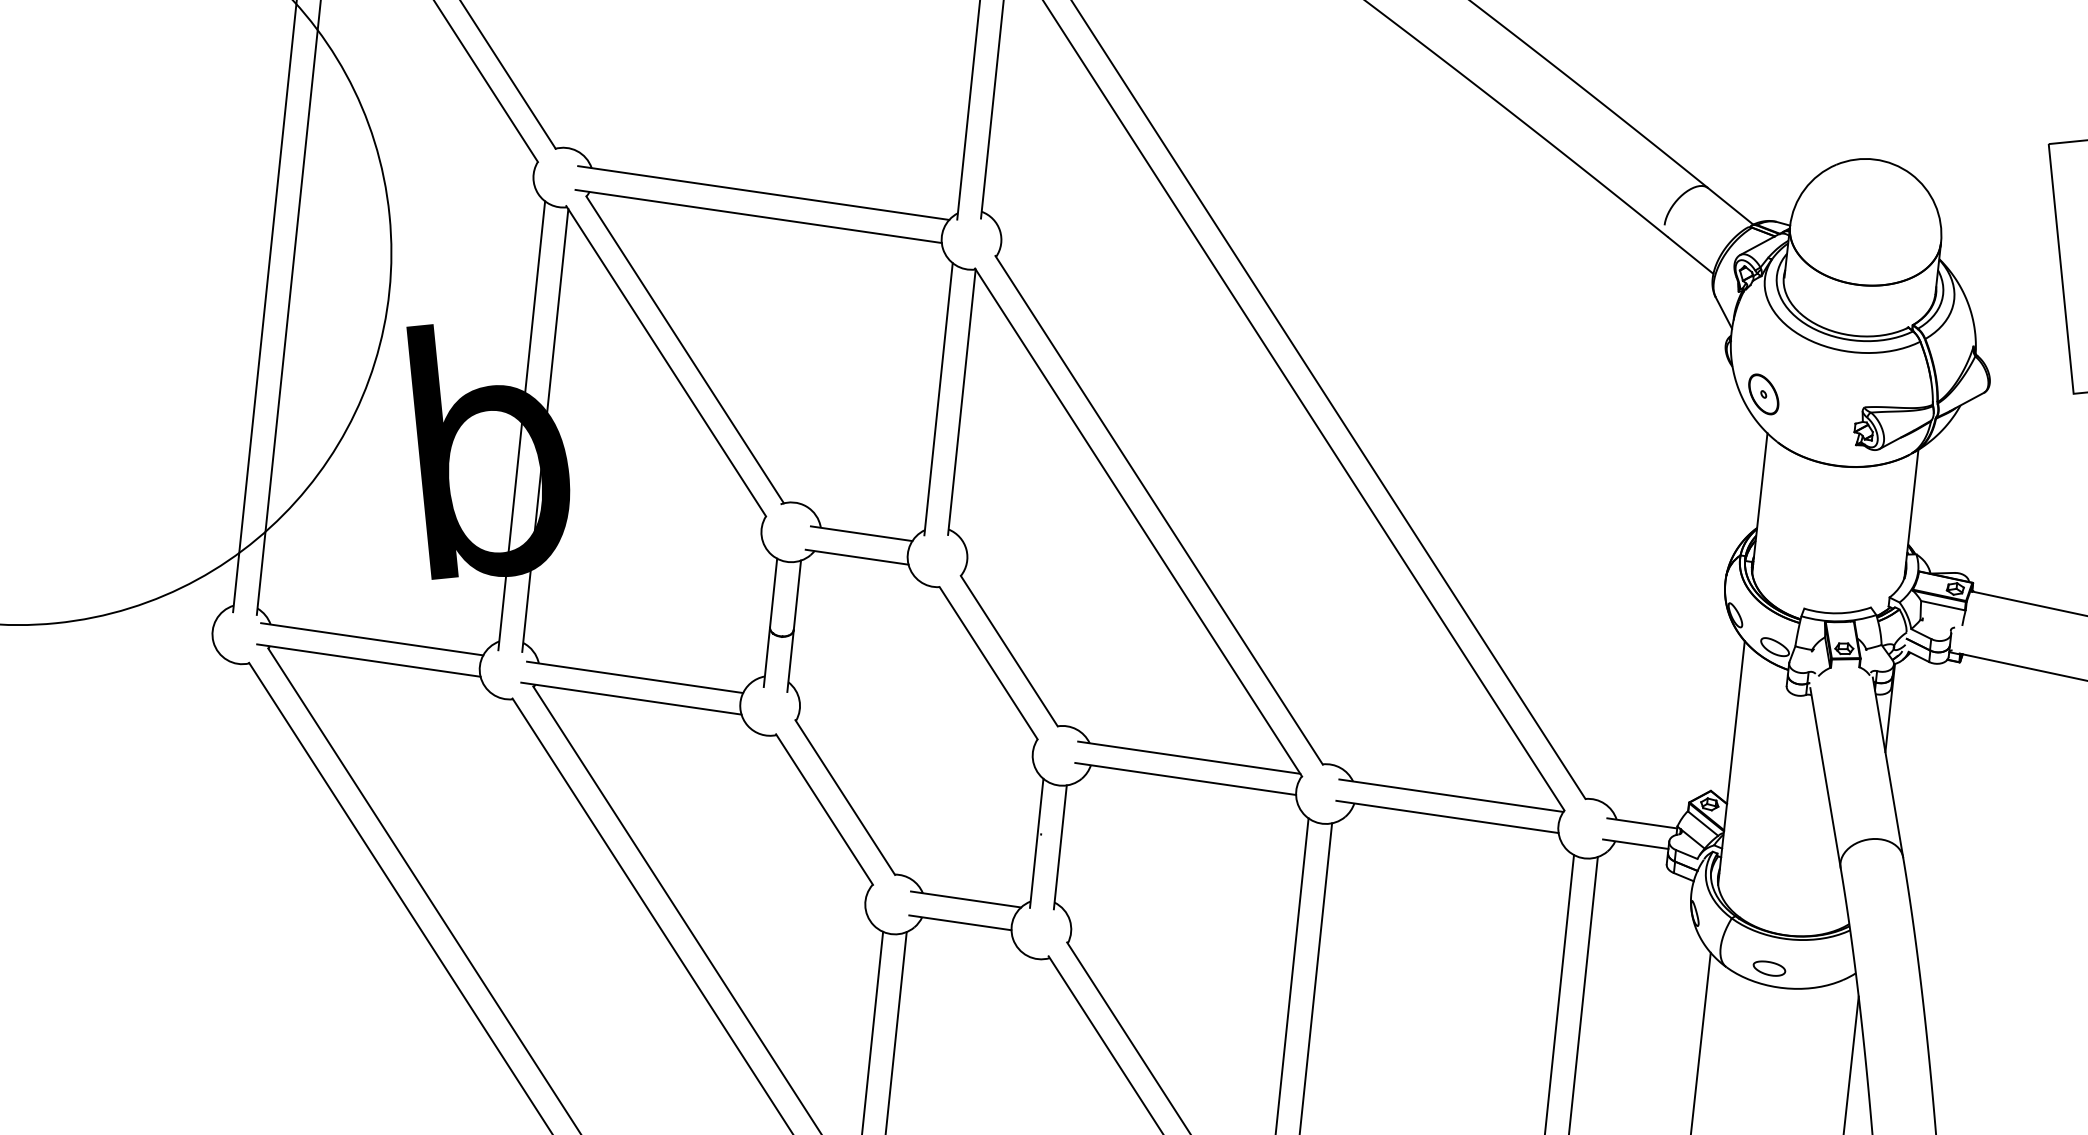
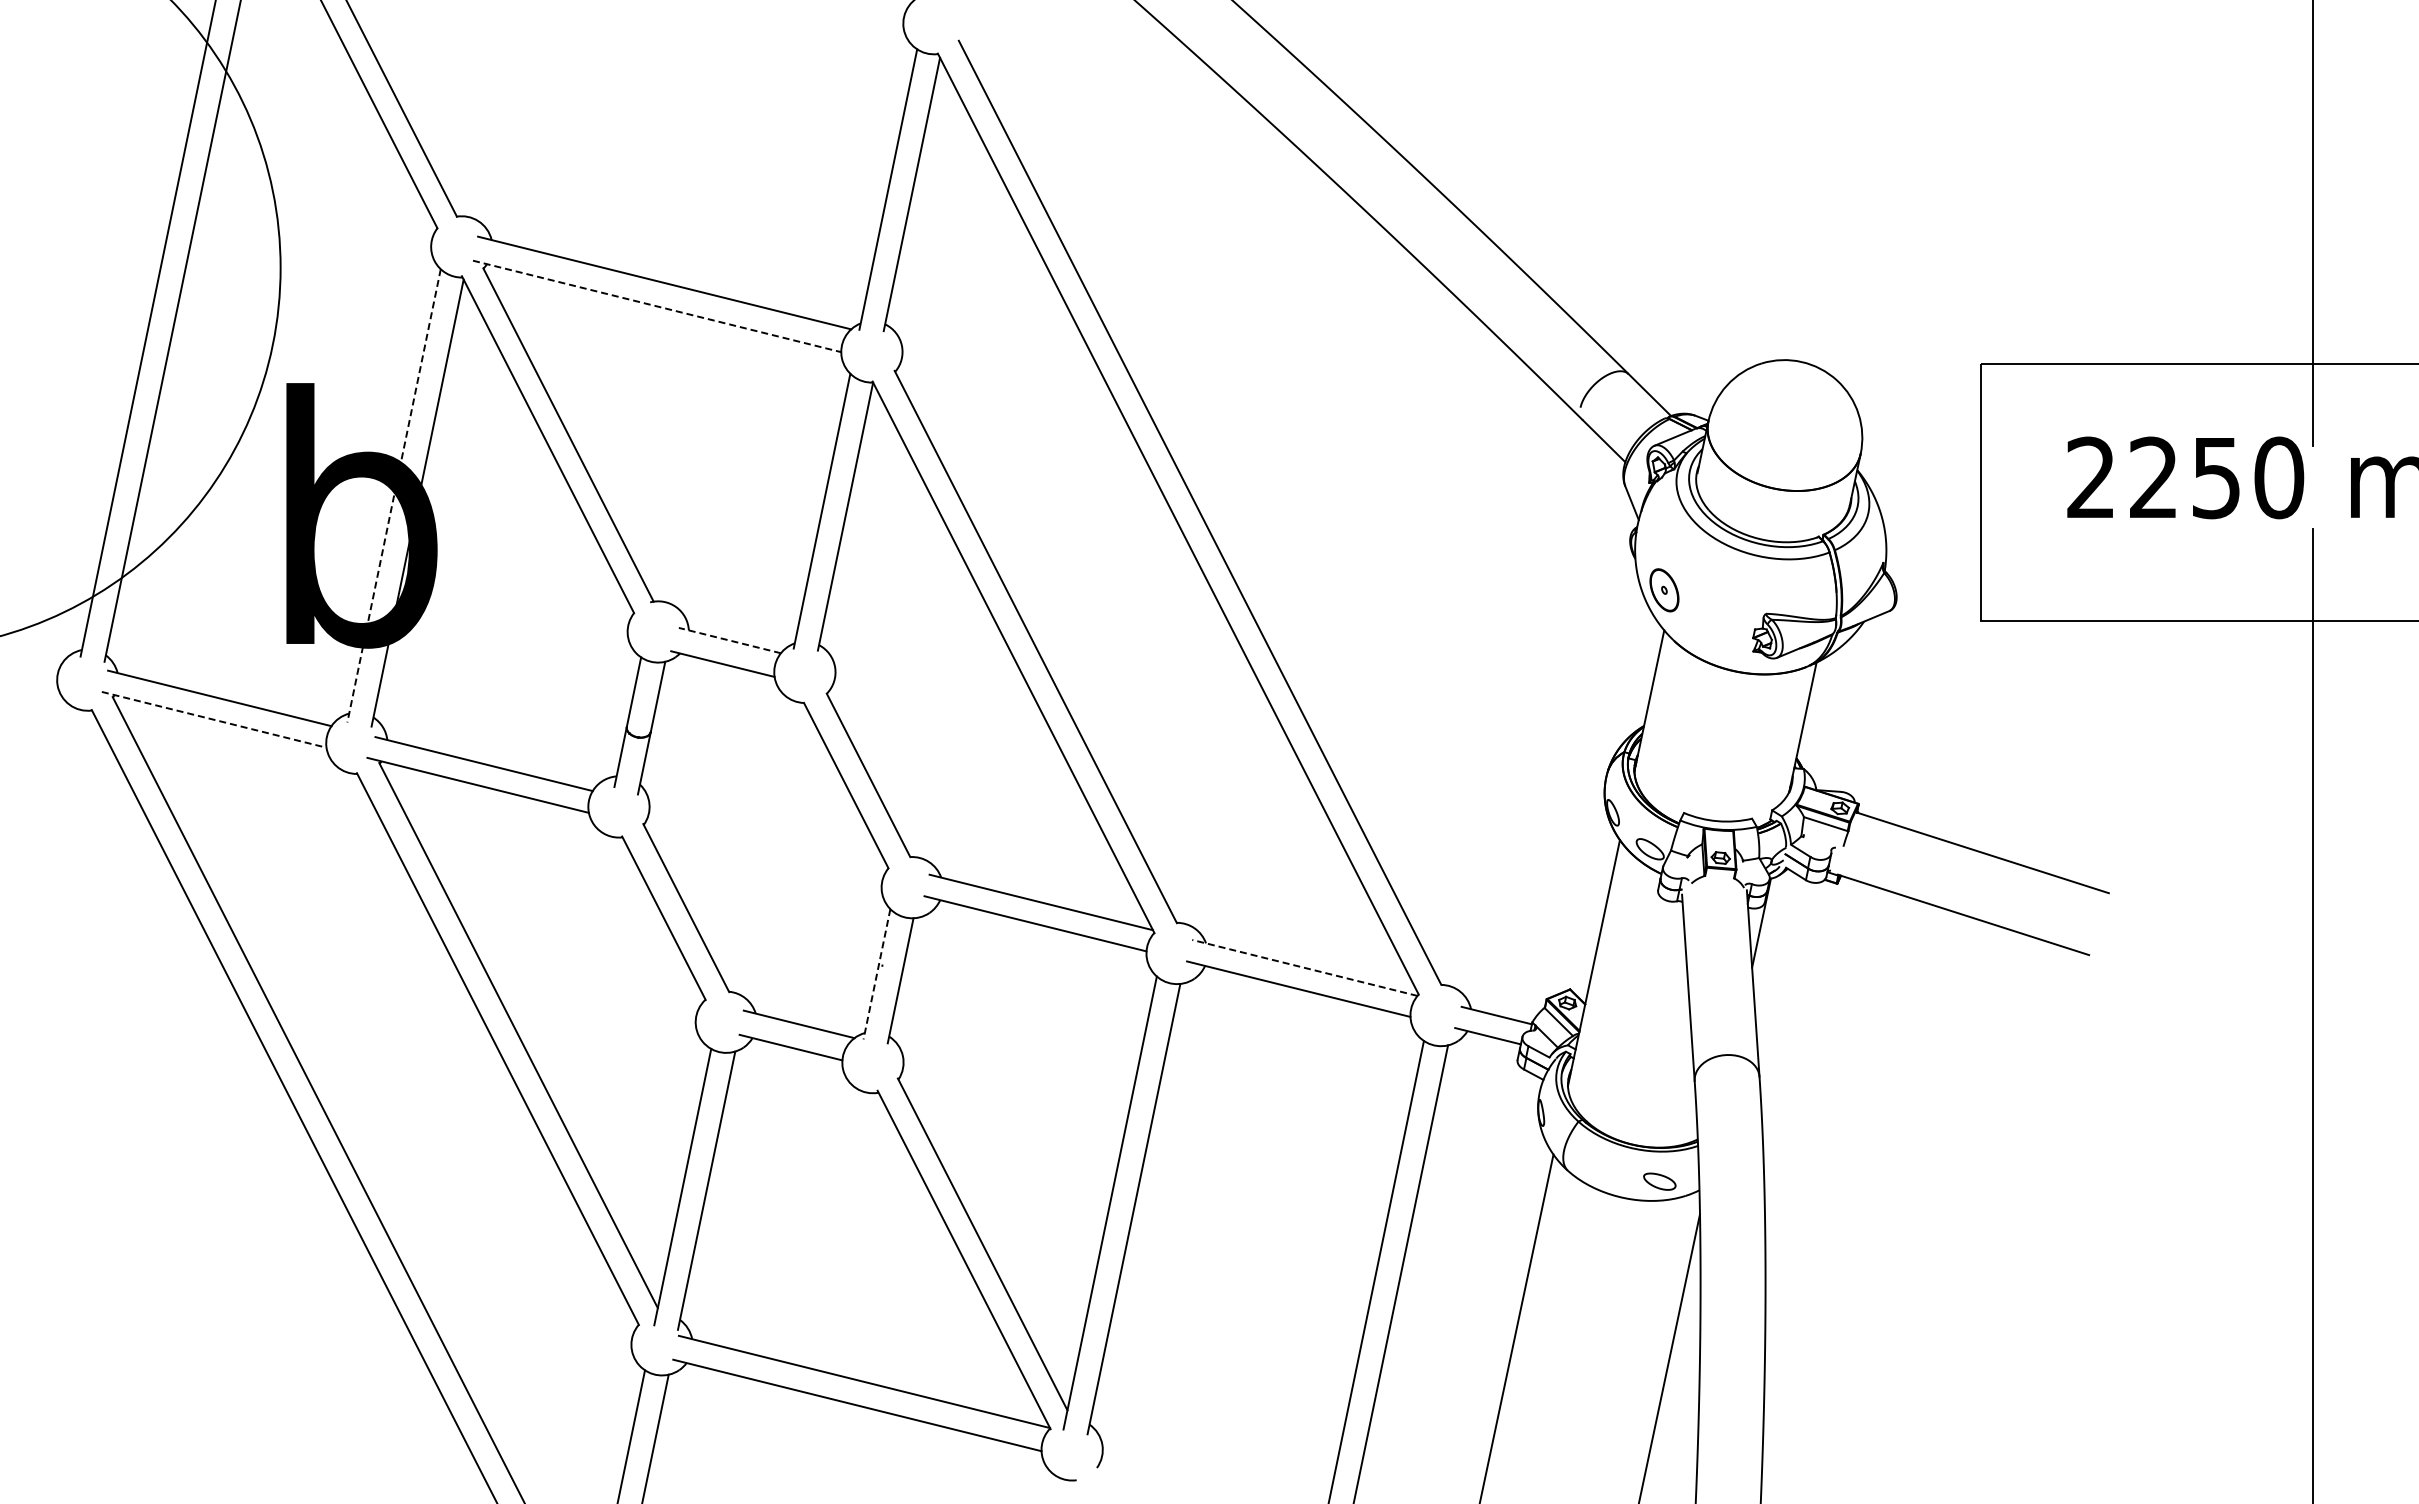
line: (759, 216) -> (657, 306), solid -> dashed
line: (521, 426) -> (393, 496), solid -> dashed
line: (861, 533) -> (729, 640), solid -> dashed
line: (369, 660) -> (214, 719), solid -> dashed
line: (1450, 795) -> (1304, 967), solid -> dashed
line: (1036, 843) -> (876, 974), solid -> dashed
part: (1769, 968) -> (1659, 1181), moved

